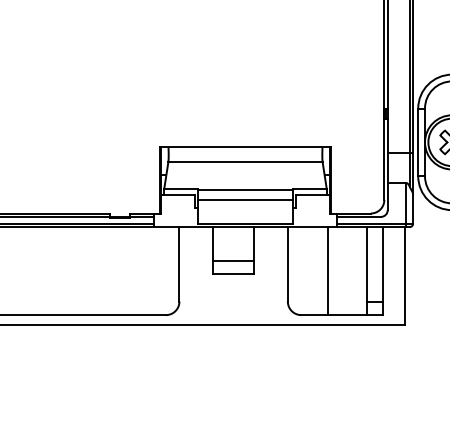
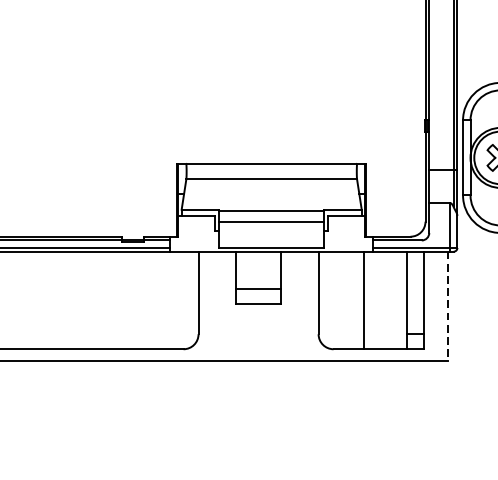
line: (404, 276) -> (447, 306), solid -> dashed

